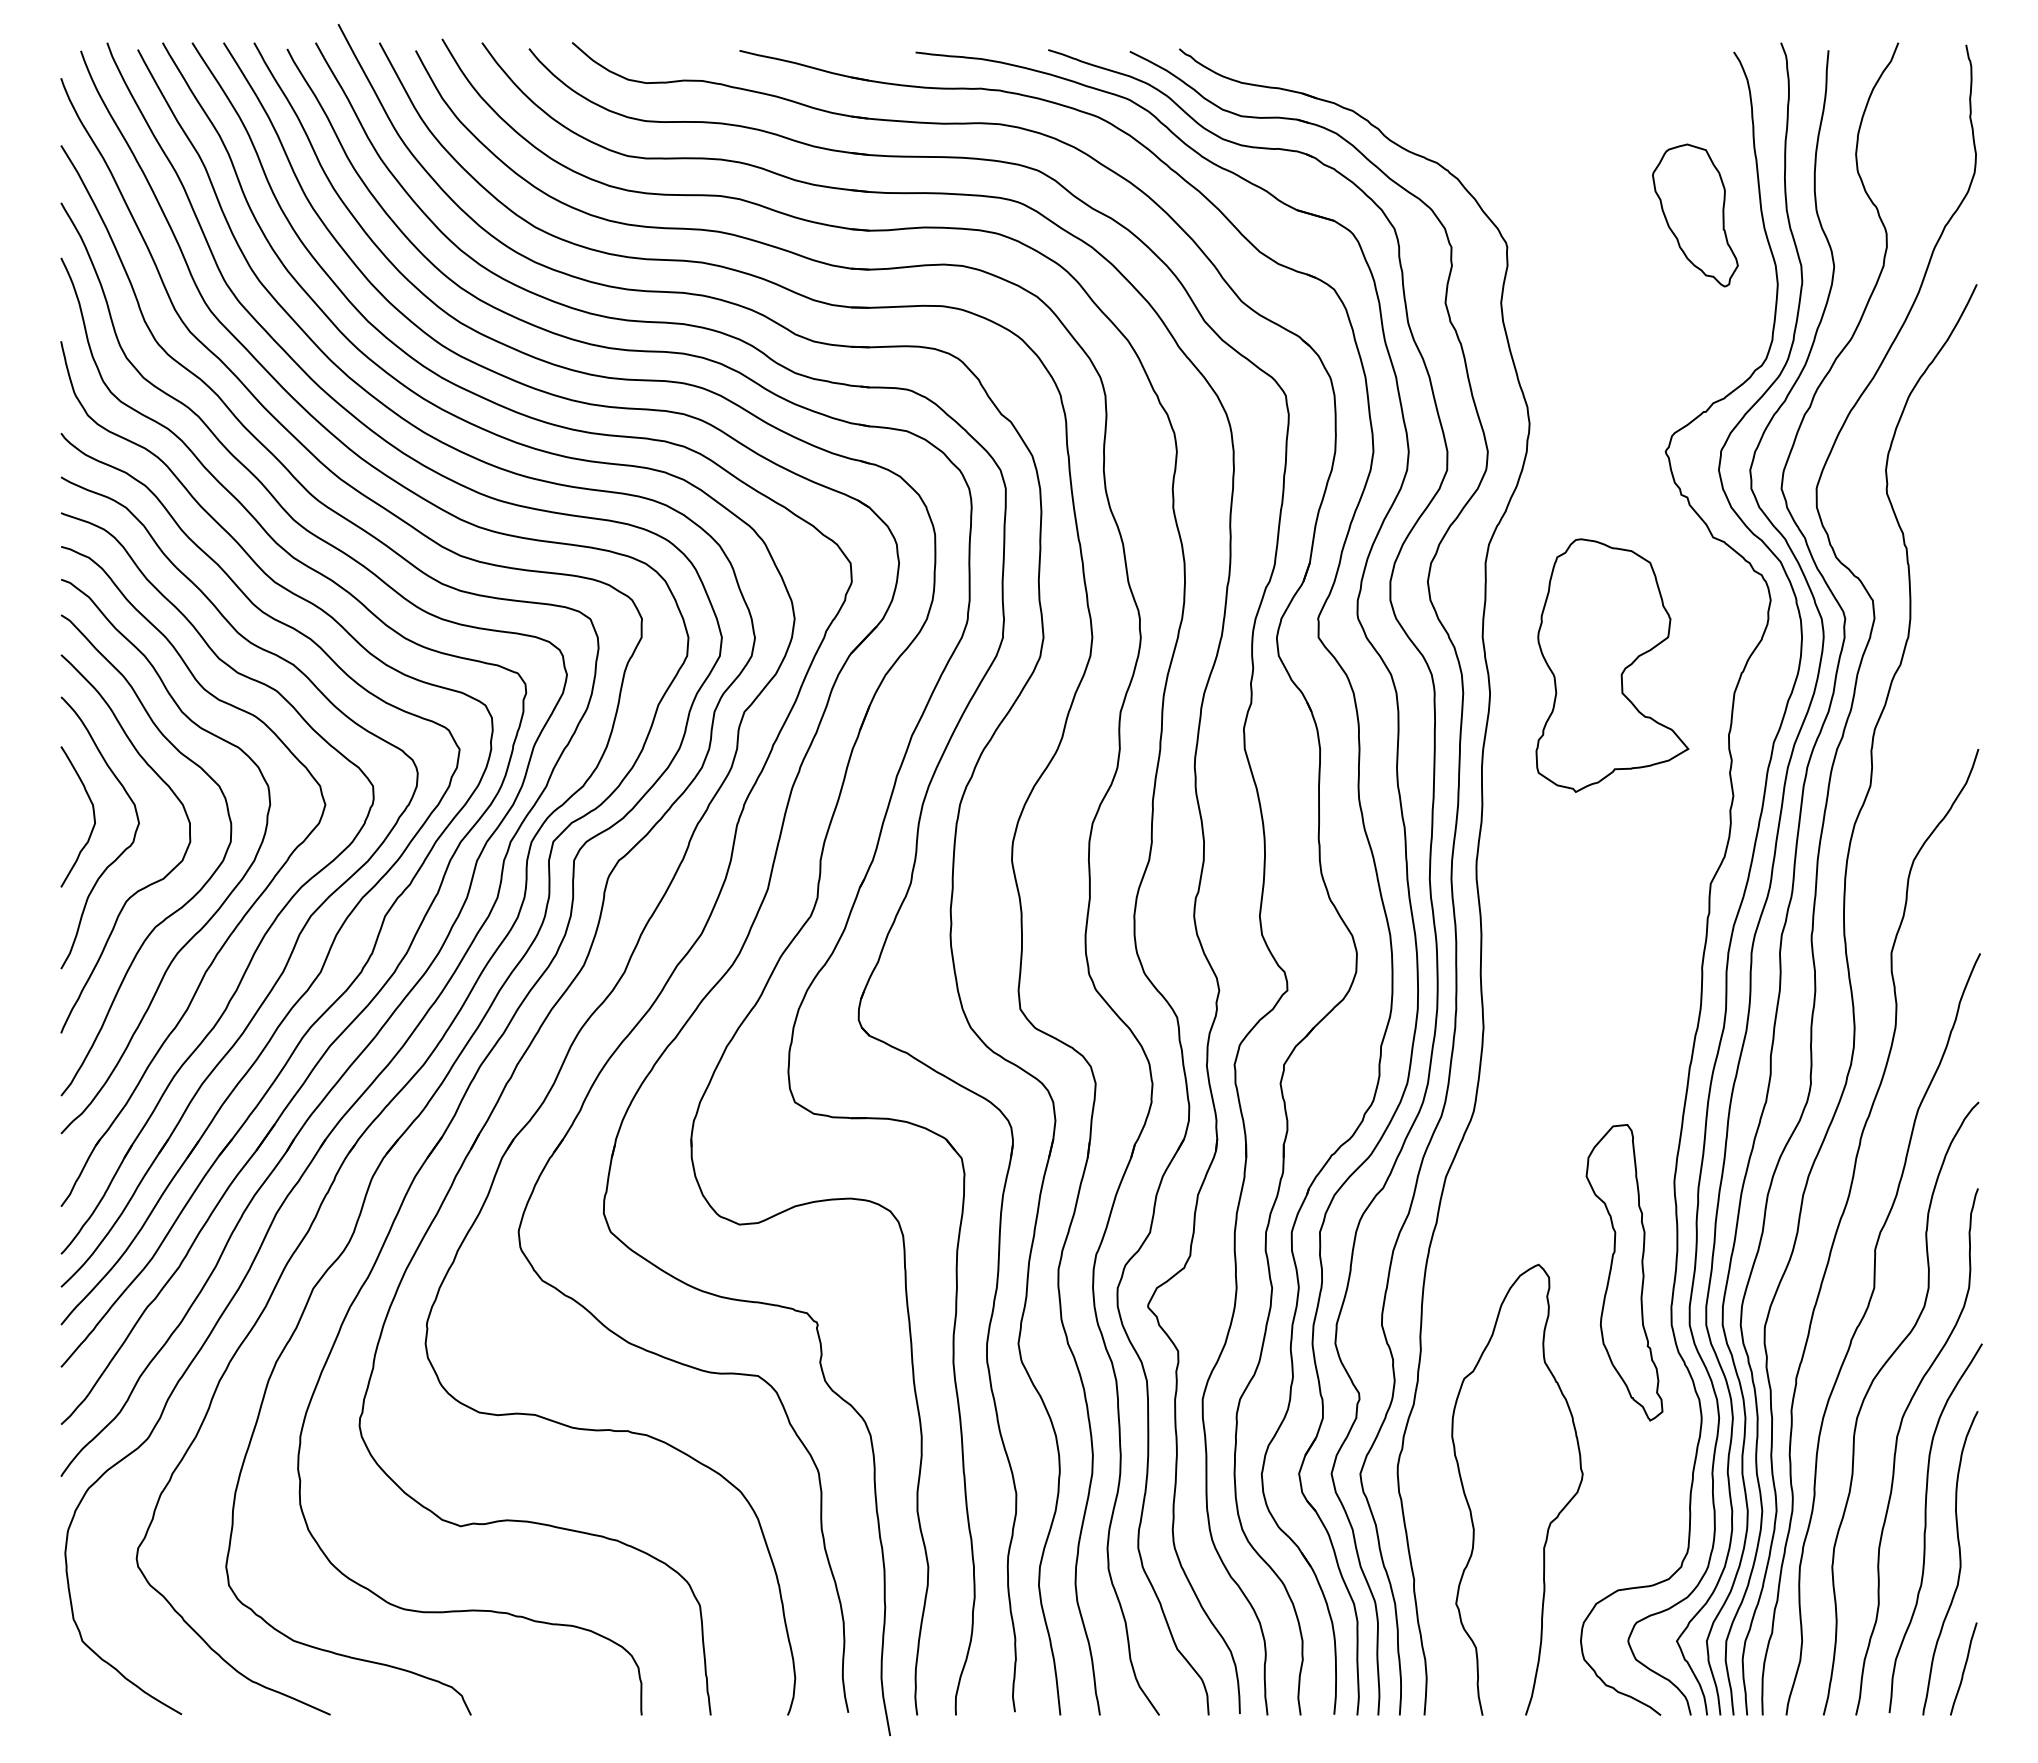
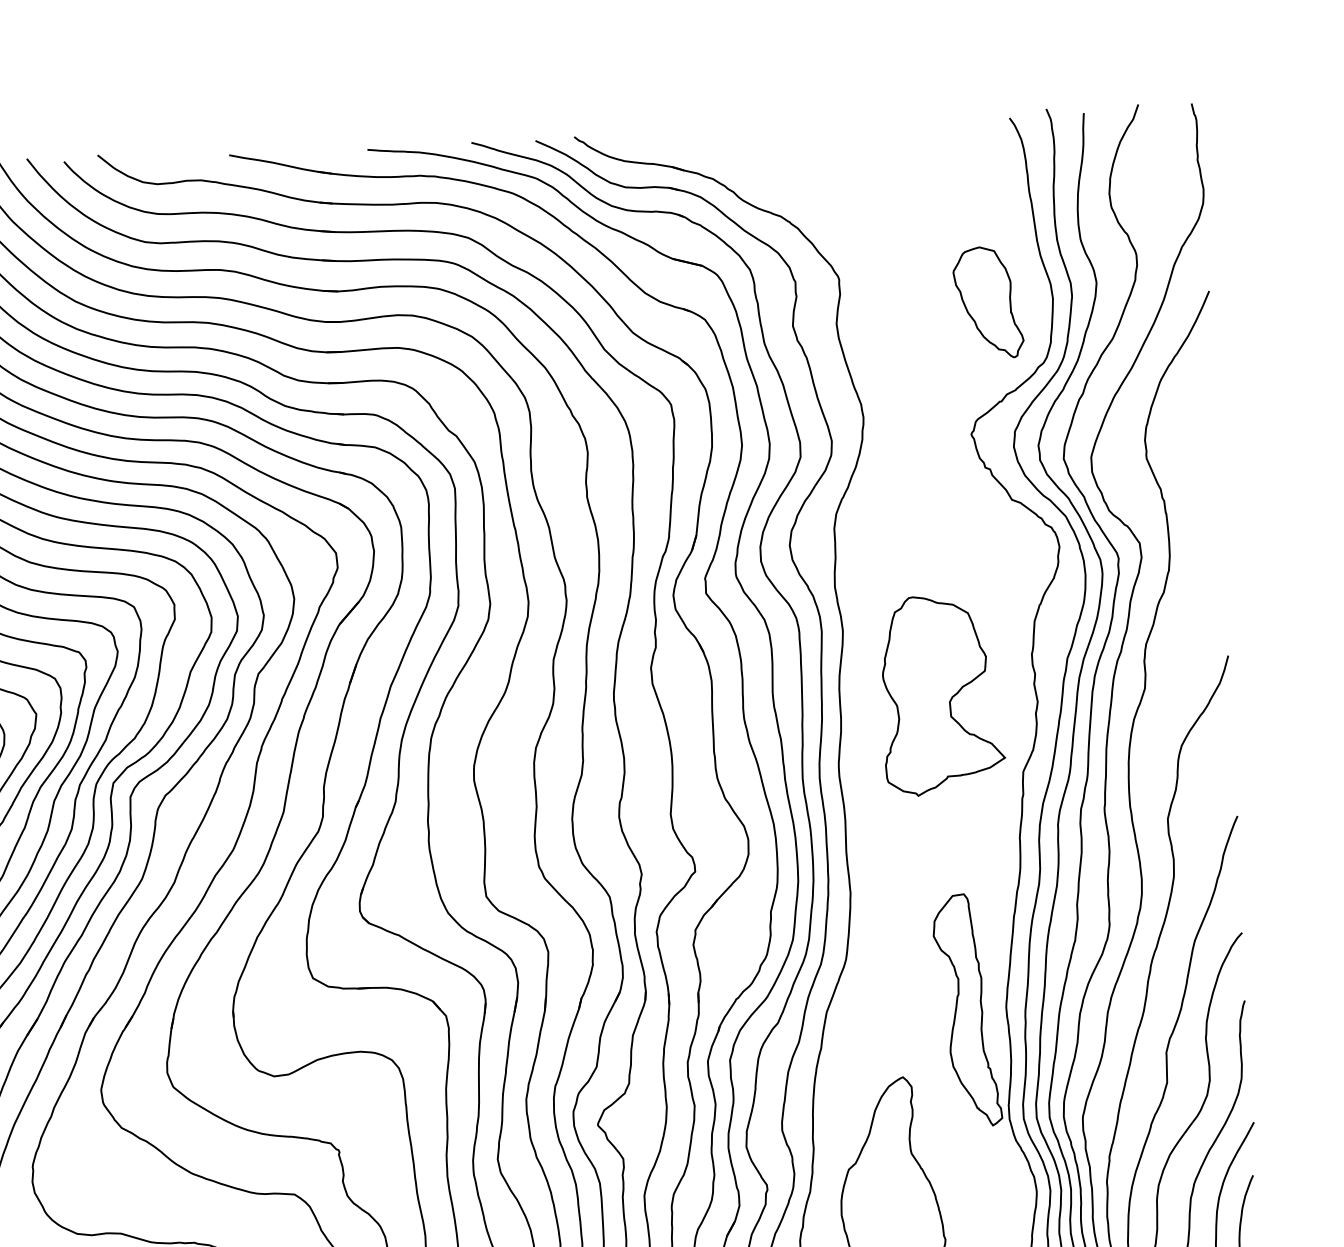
part: (1695, 215) -> (988, 302), moved
part: (1612, 665) -> (942, 695), moved
part: (1624, 1272) -> (967, 1010), moved

